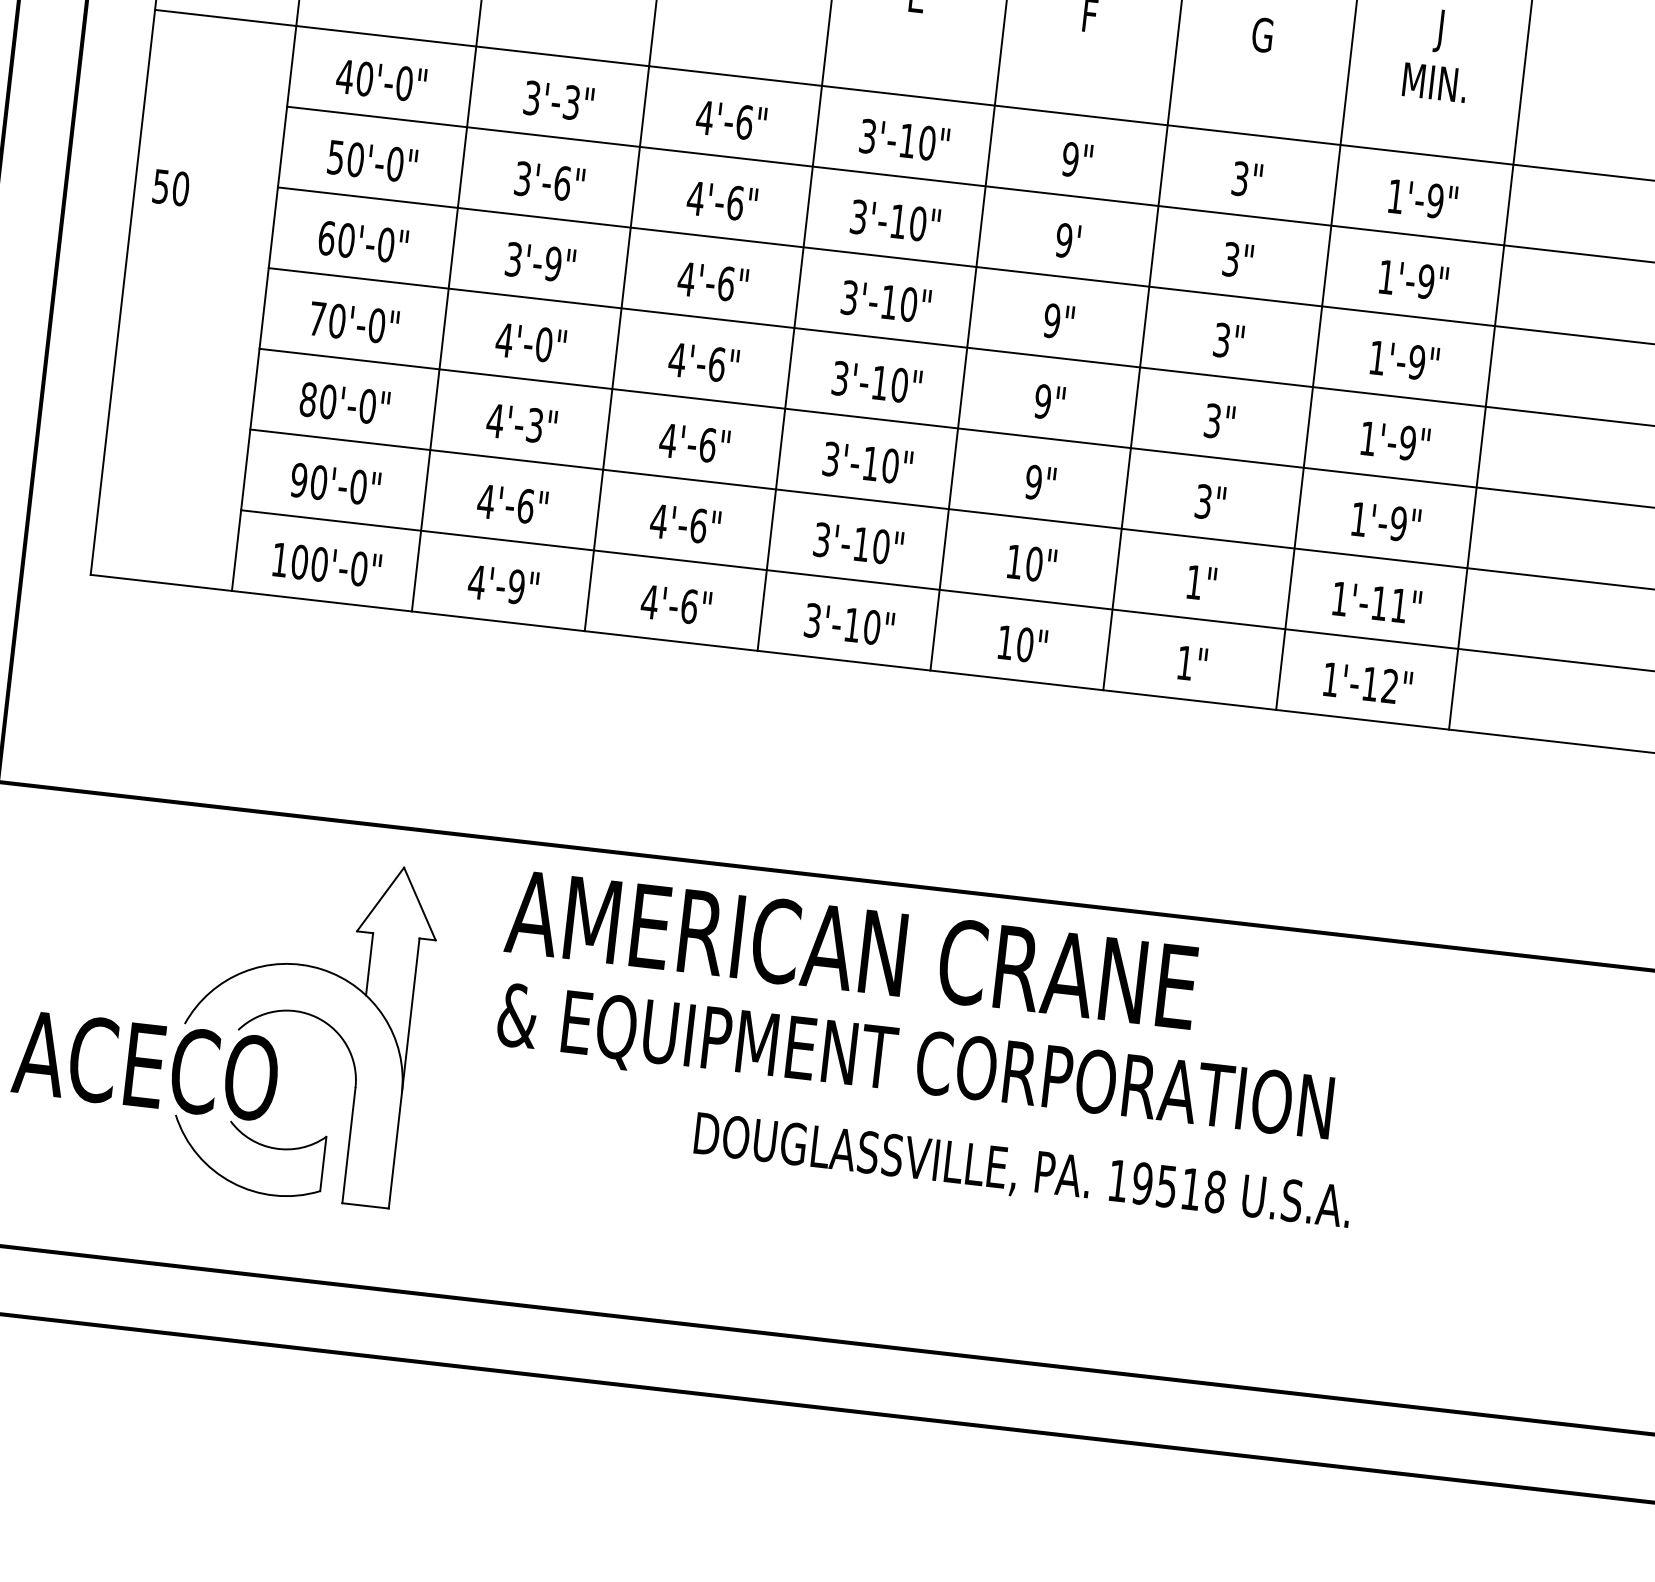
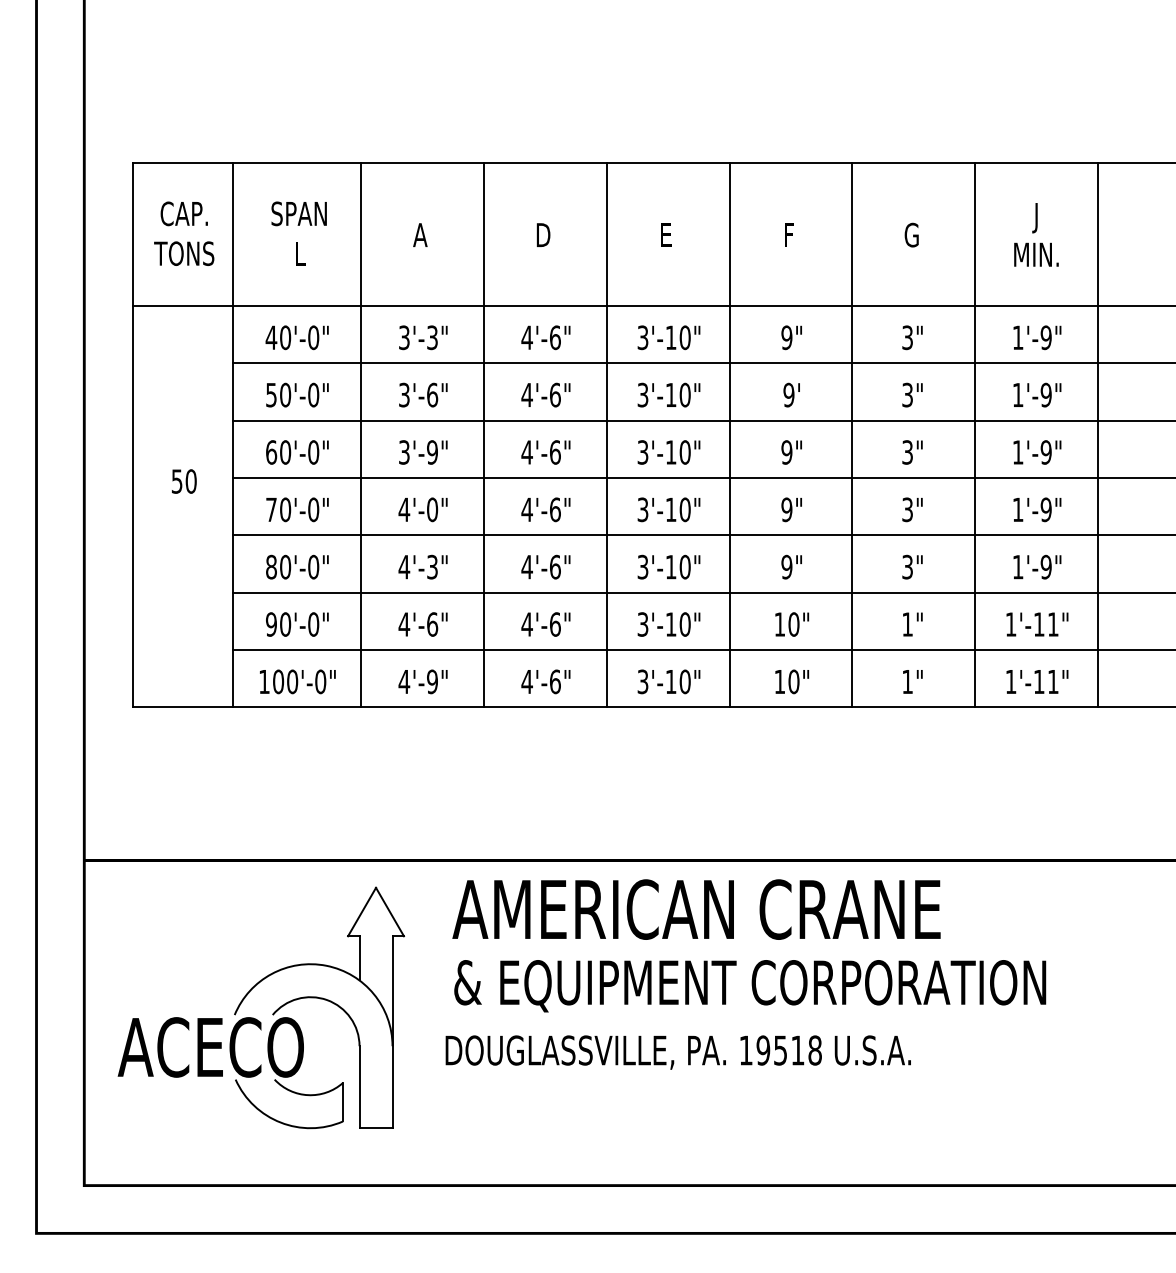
text: (171, 187) -> (184, 481), moved
text: (1390, 685) -> (1053, 681), 1'-12" -> 1'-11"
text: (1021, 1172) -> (677, 1052), moved

